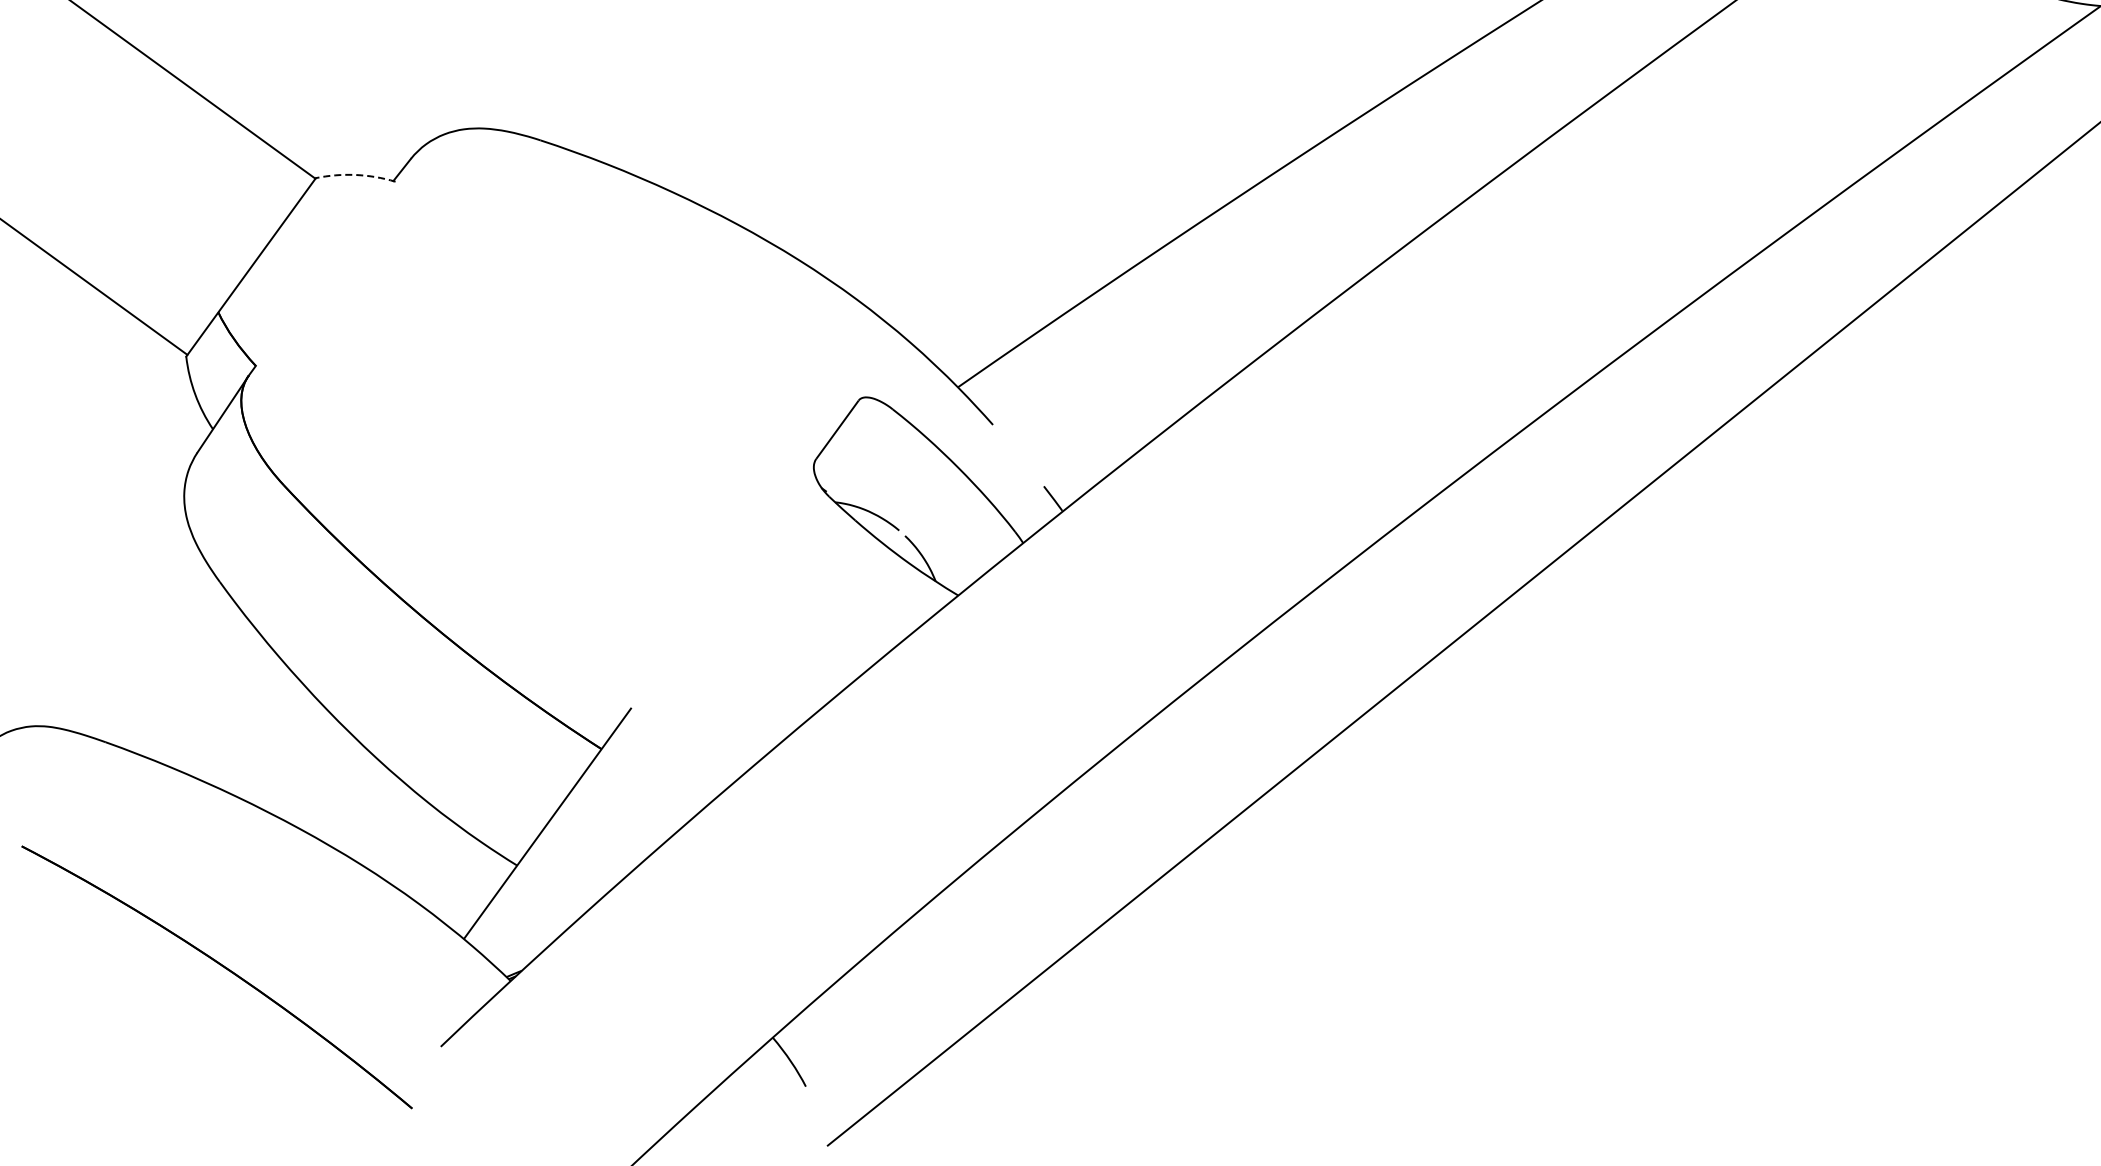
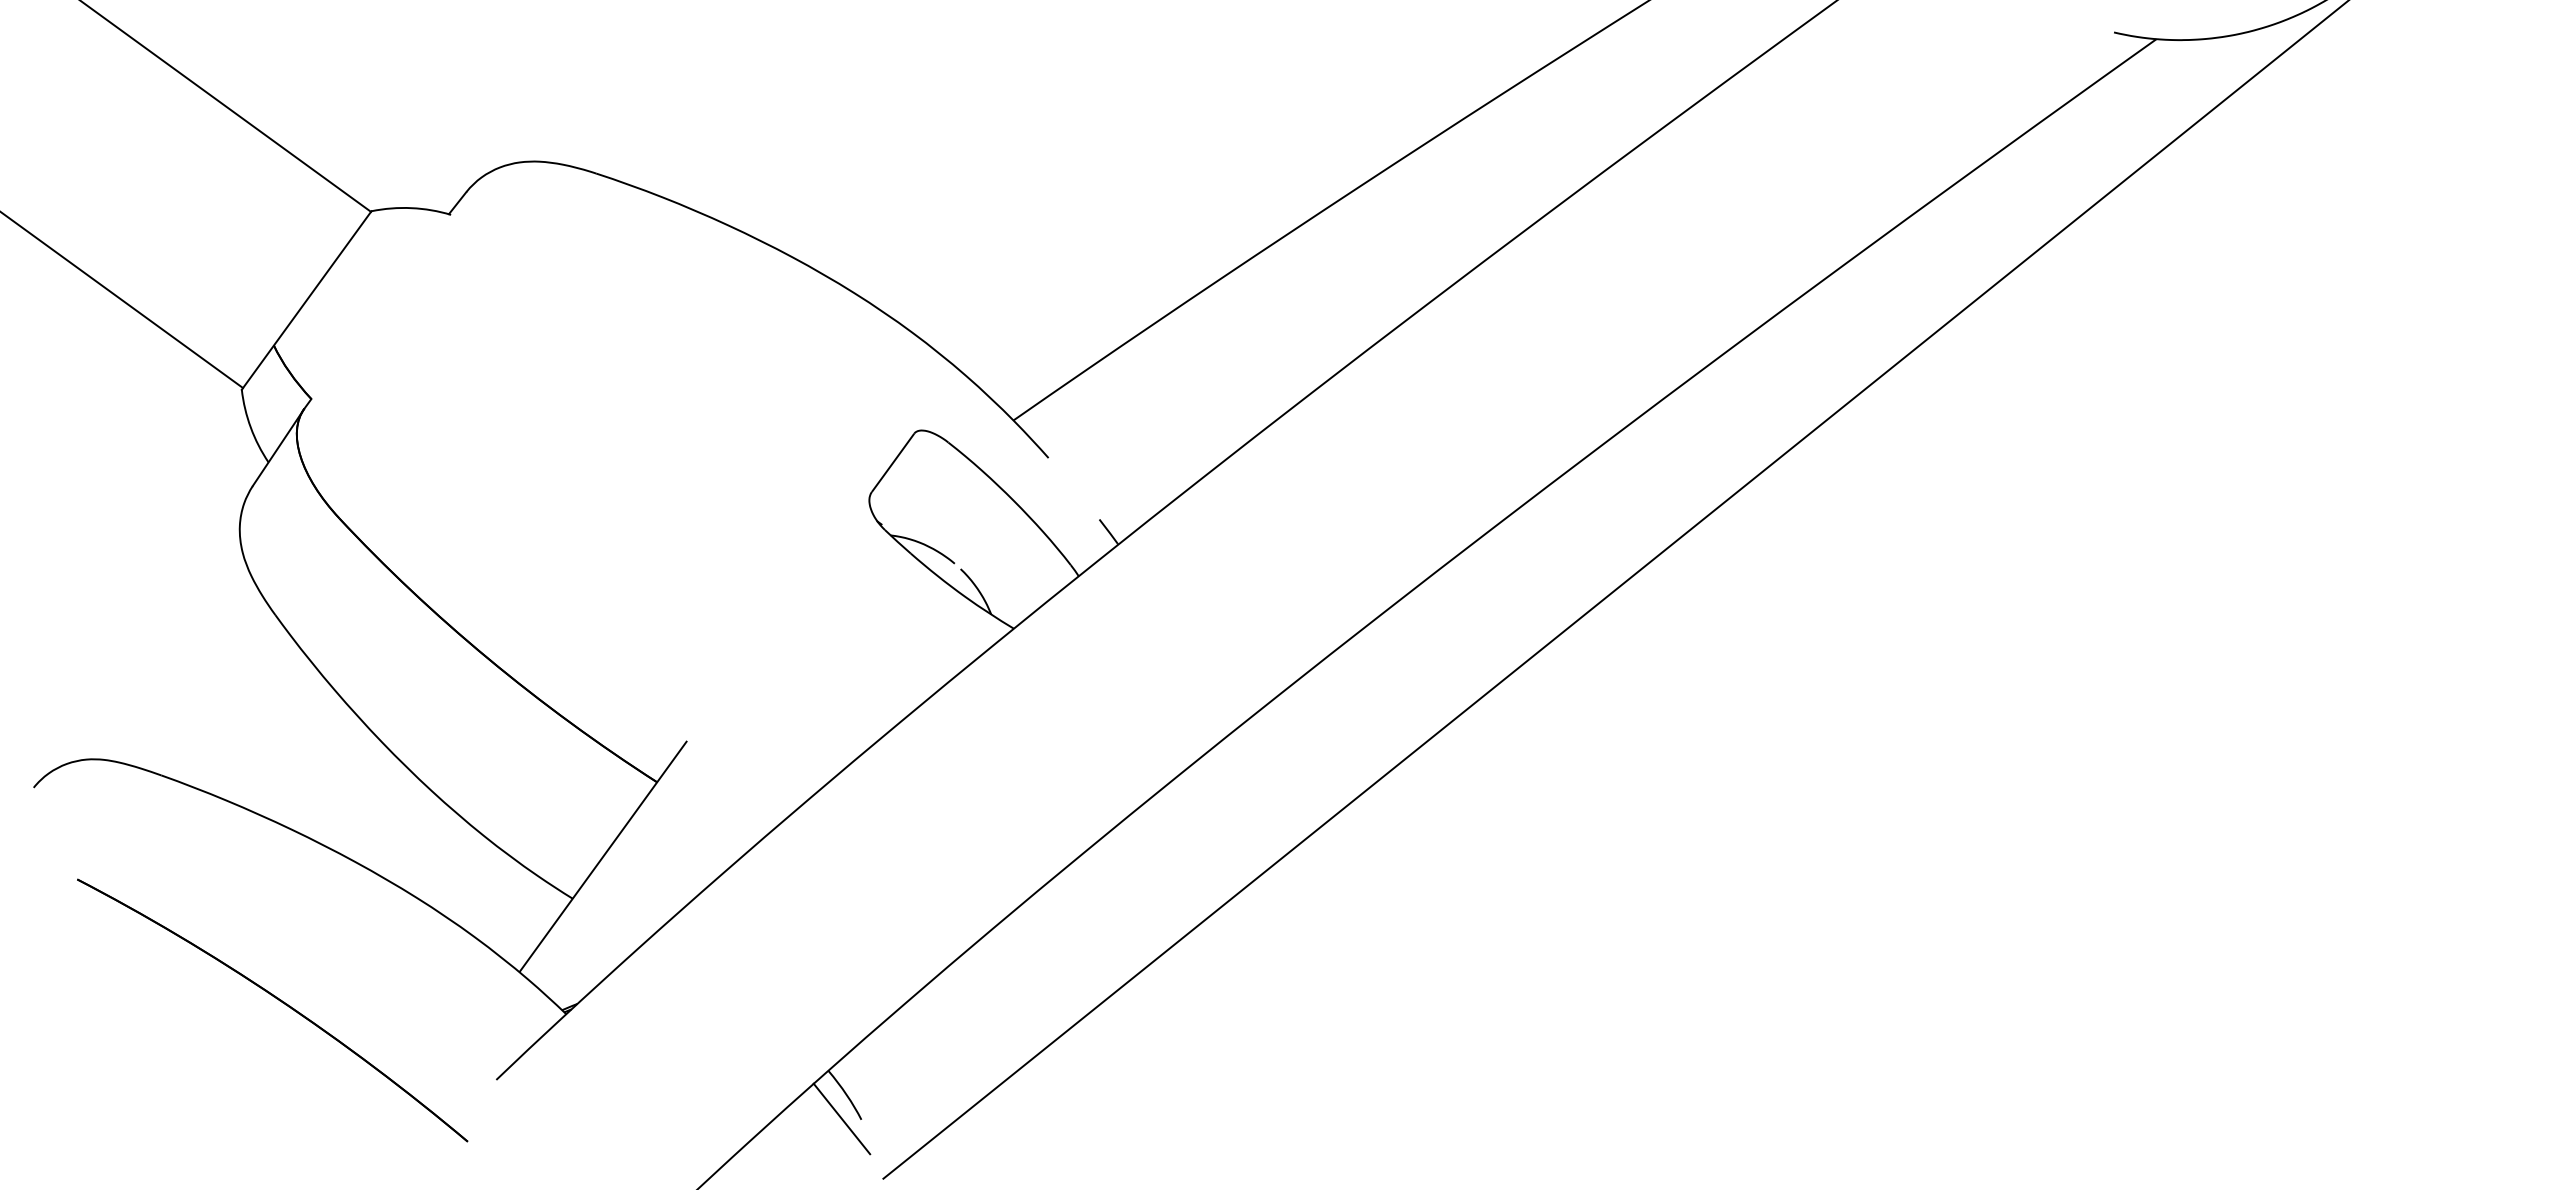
arc: (355, 175) -> (411, 208), dashed -> solid
line: (785, 1085) -> (841, 1118), added

